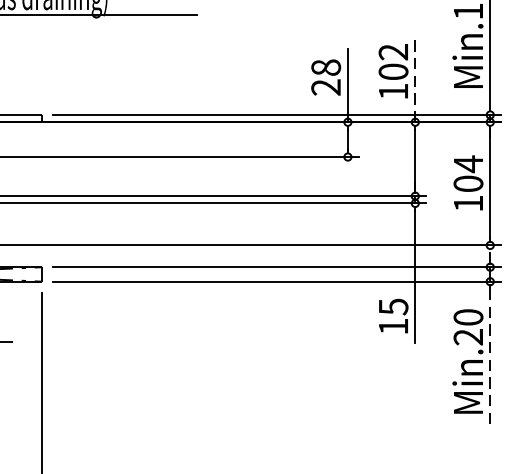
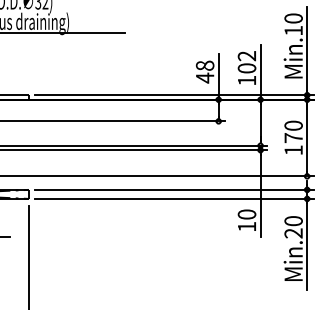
line: (415, 78) -> (260, 72), dashed -> solid
text: (325, 86) -> (204, 77), 28 -> 48
text: (468, 173) -> (293, 131), 104 -> 170
text: (392, 306) -> (246, 214), 15 -> 10
line: (490, 359) -> (307, 247), dashed -> solid

